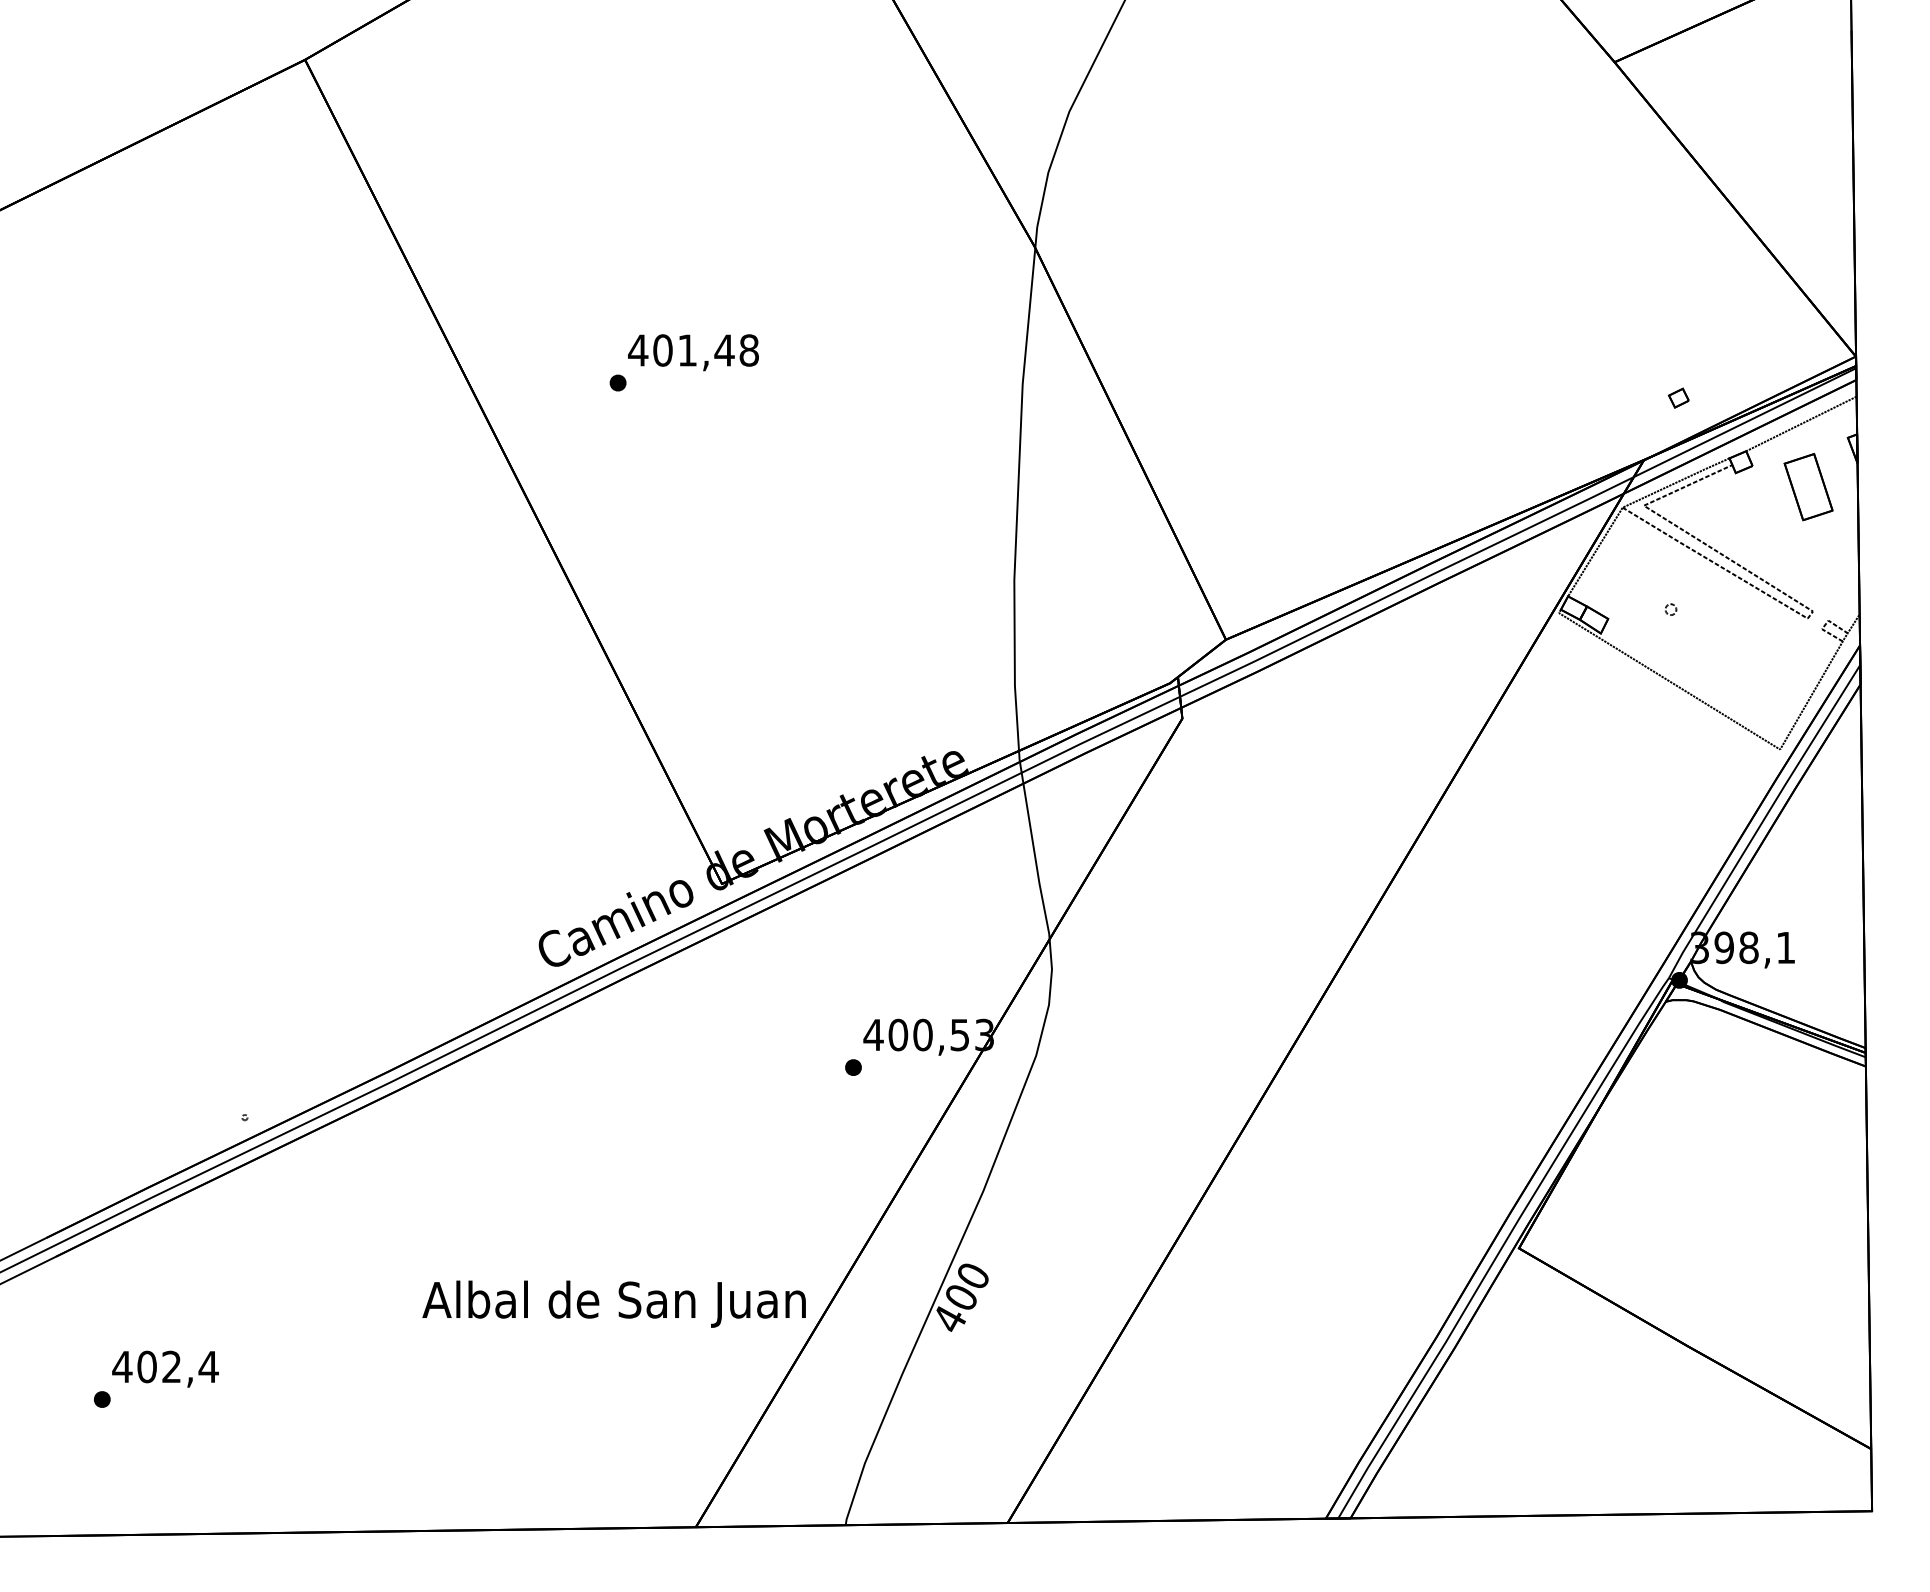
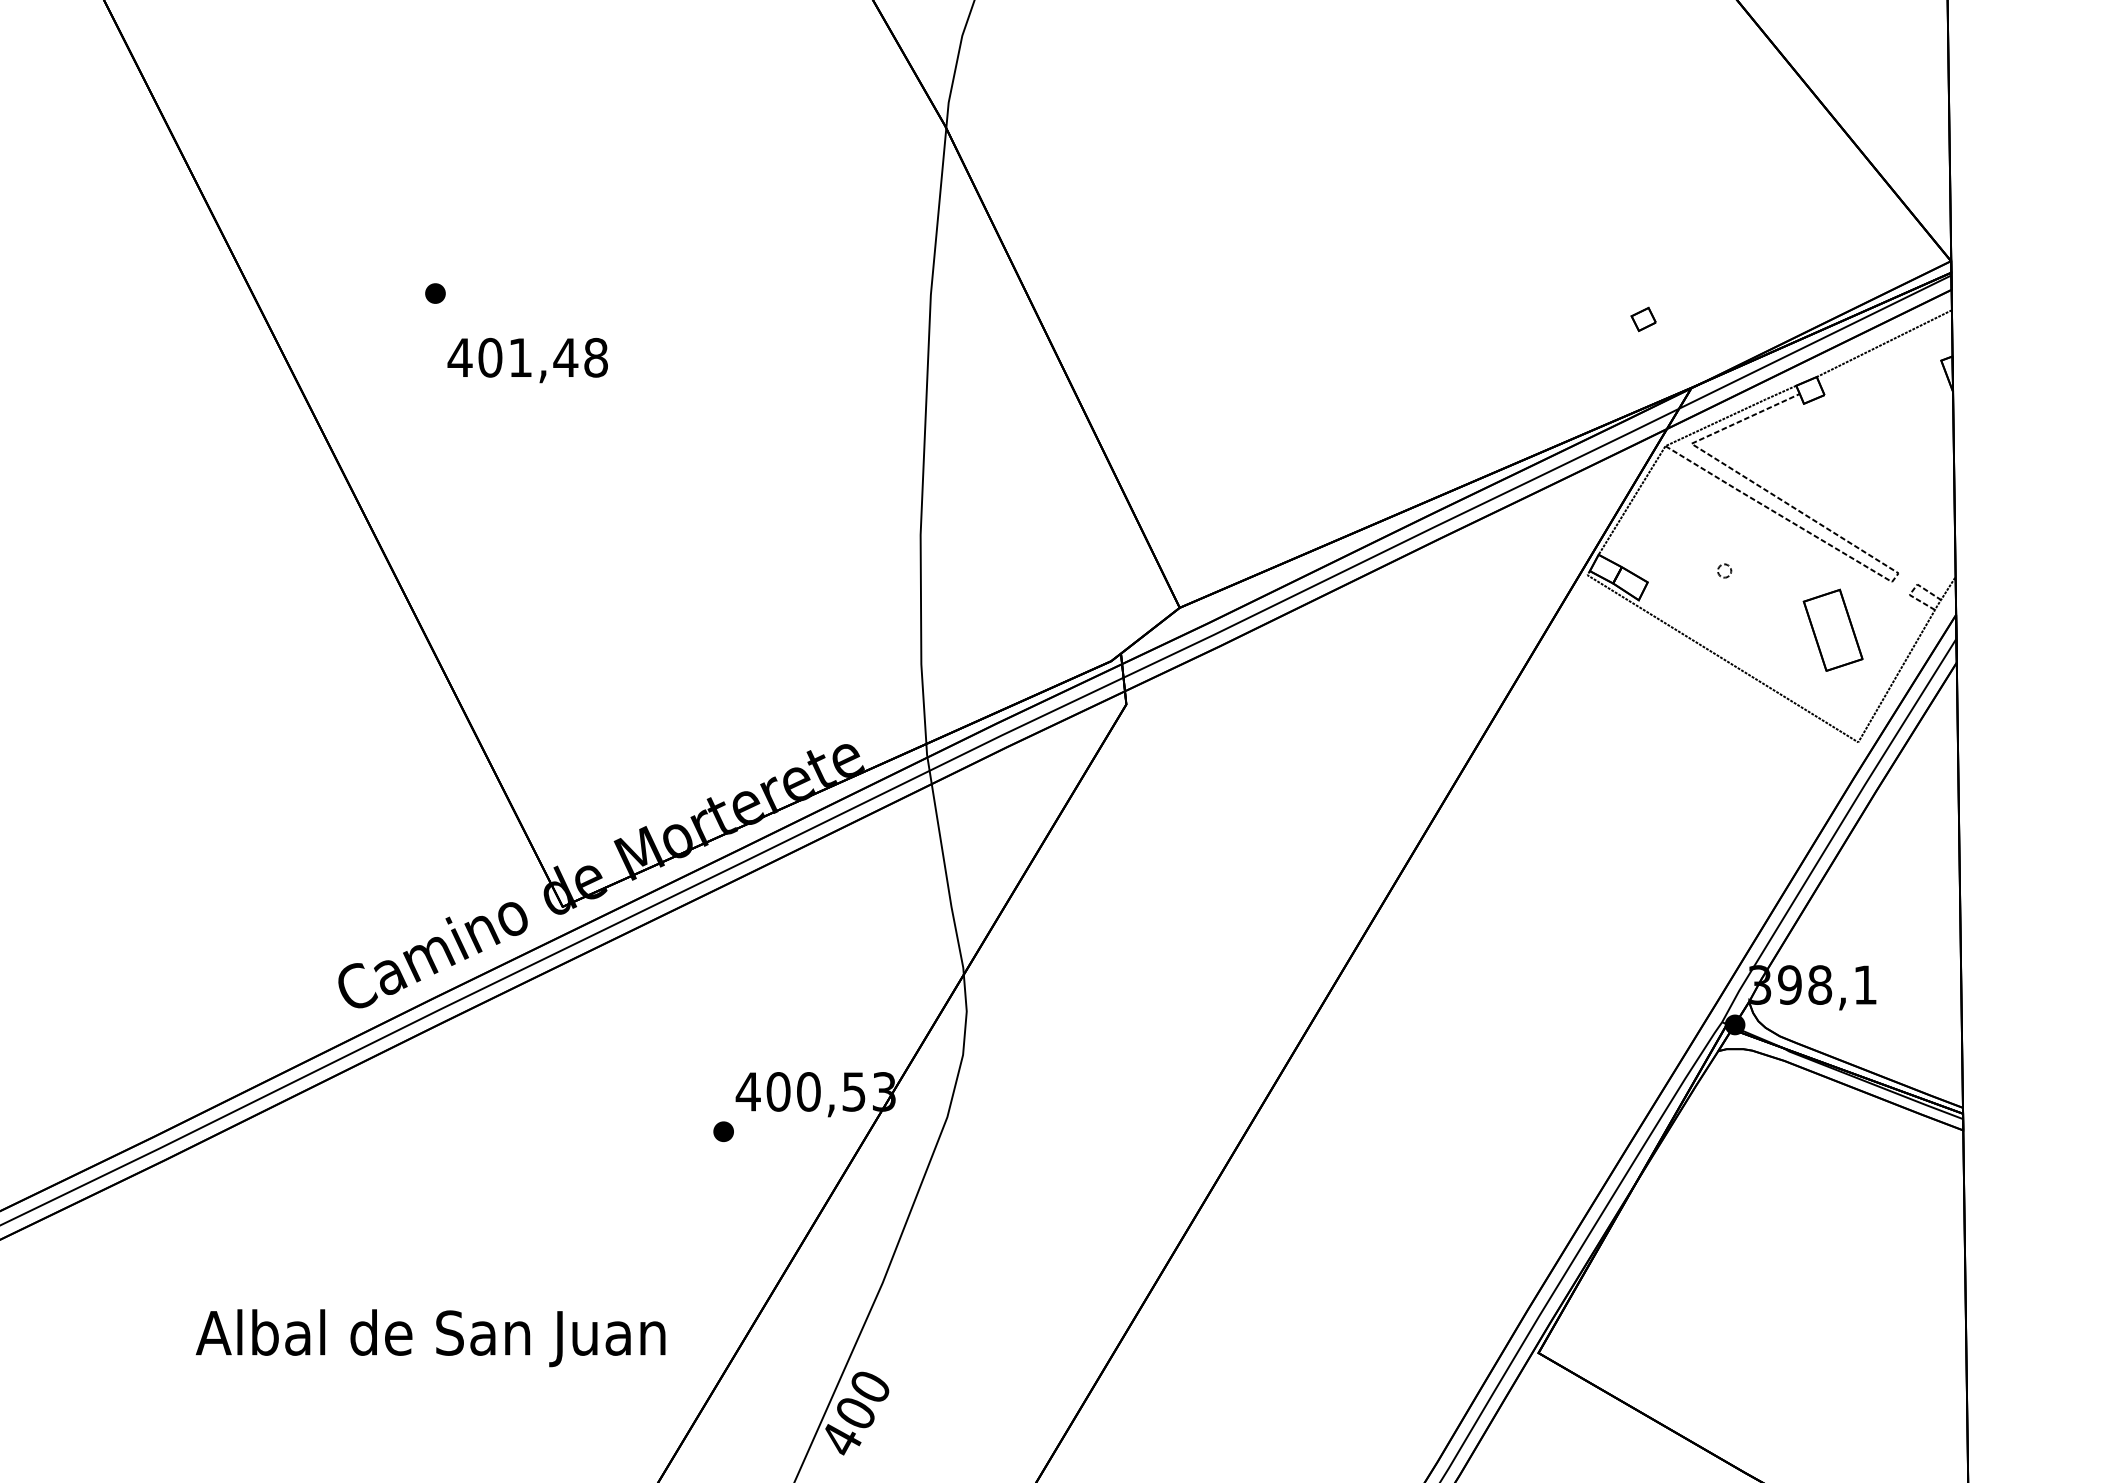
text: (693, 352) -> (527, 360), moved
part: (1678, 397) -> (1643, 318), moved
part: (1808, 487) -> (1833, 630), moved
text: (613, 1303) -> (429, 1337), moved

